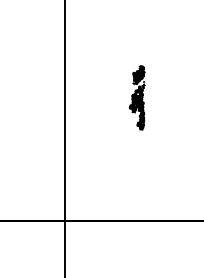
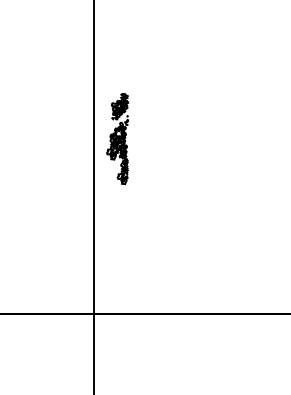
part: (137, 98) -> (117, 139), moved

